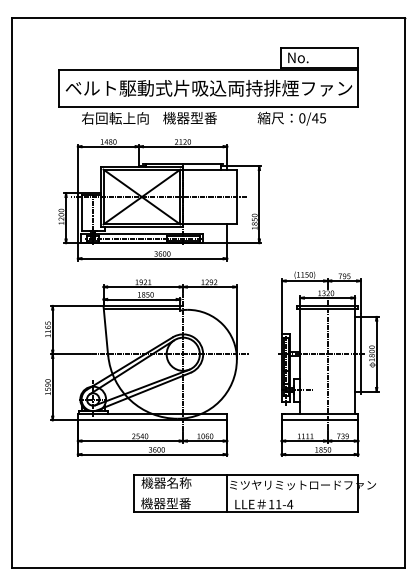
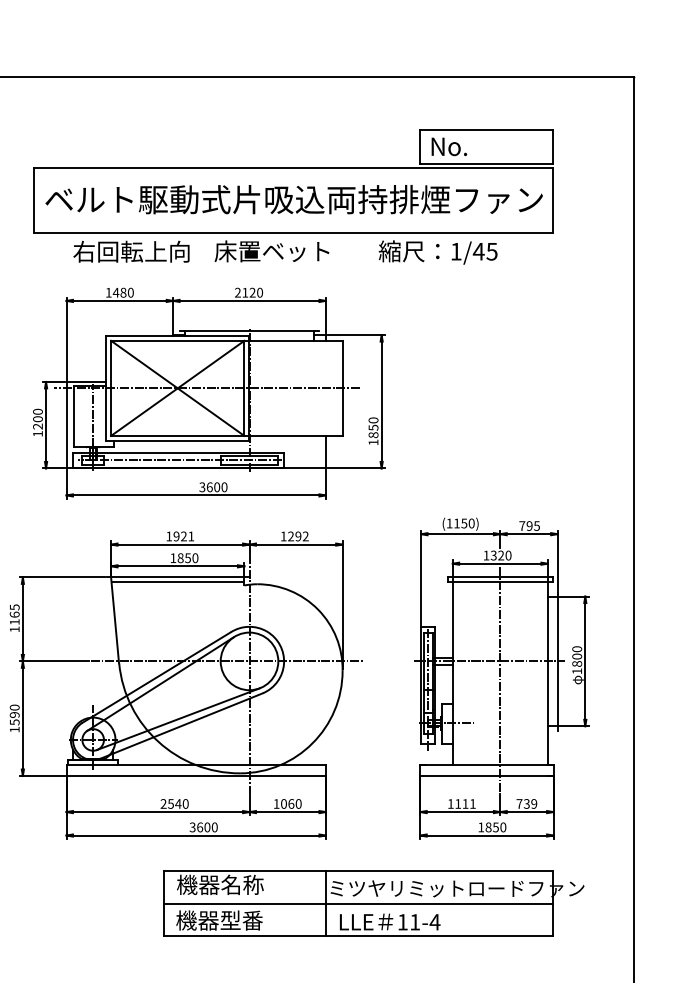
text: (196, 117) -> (272, 250), 機器型番 -> 床置ベット
text: (302, 118) -> (456, 252), 0/45 -> 1/45
line: (245, 493) -> (357, 903), added

